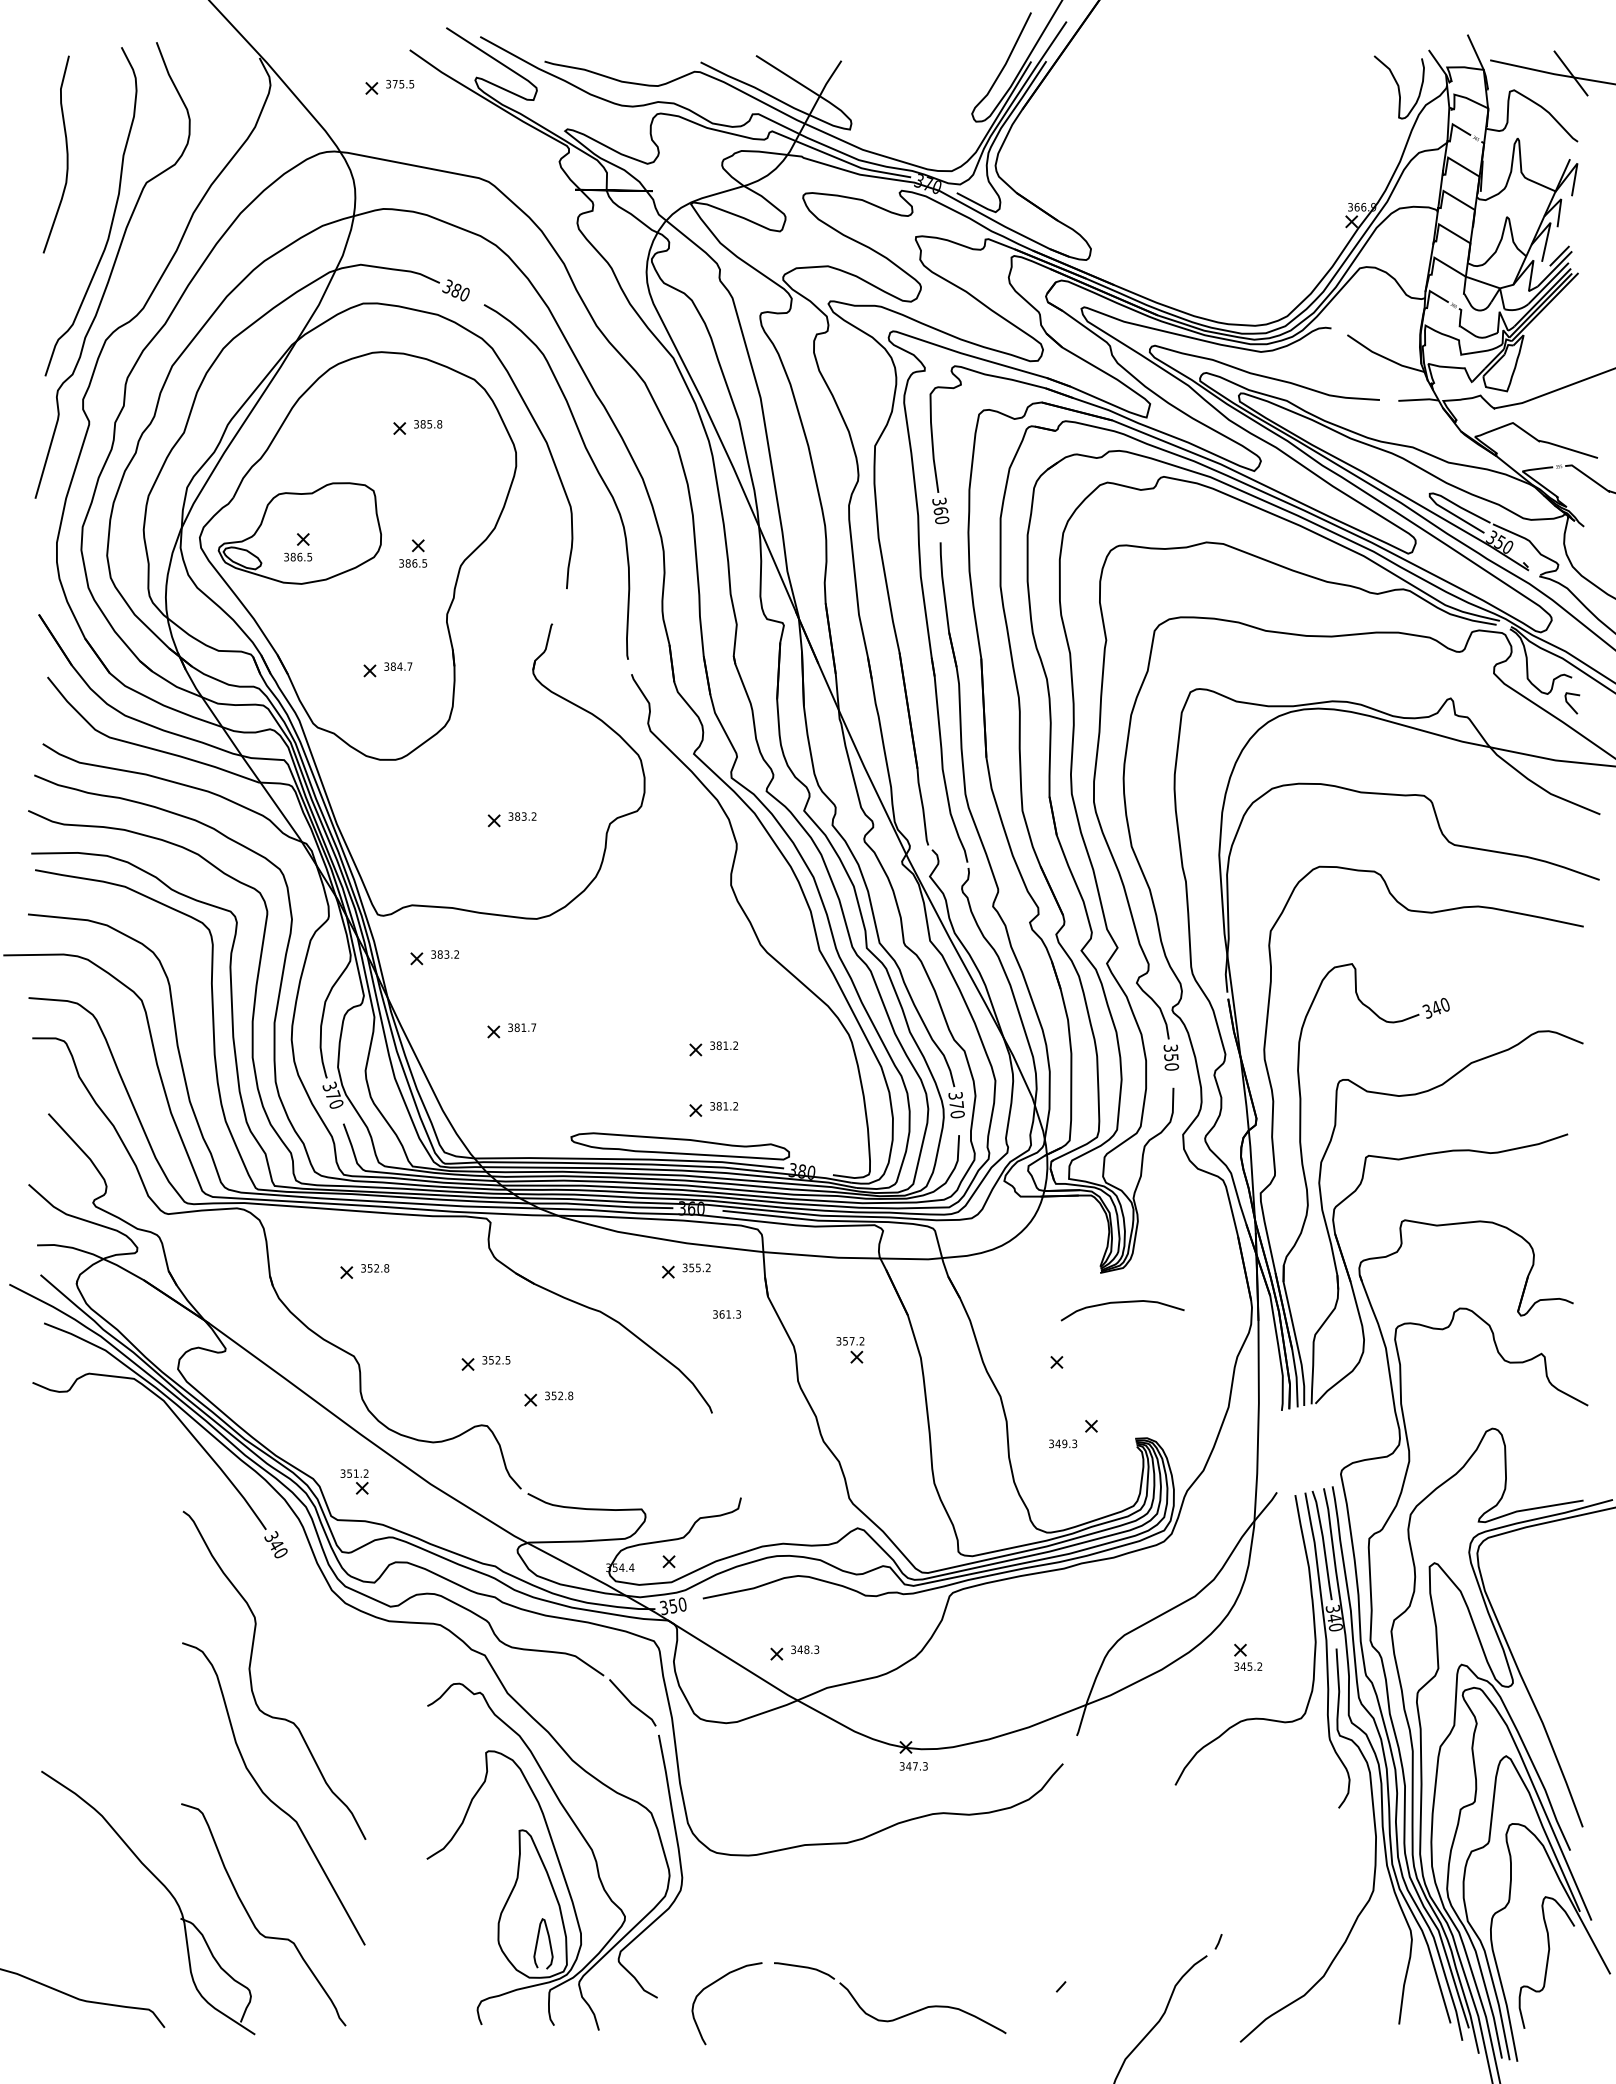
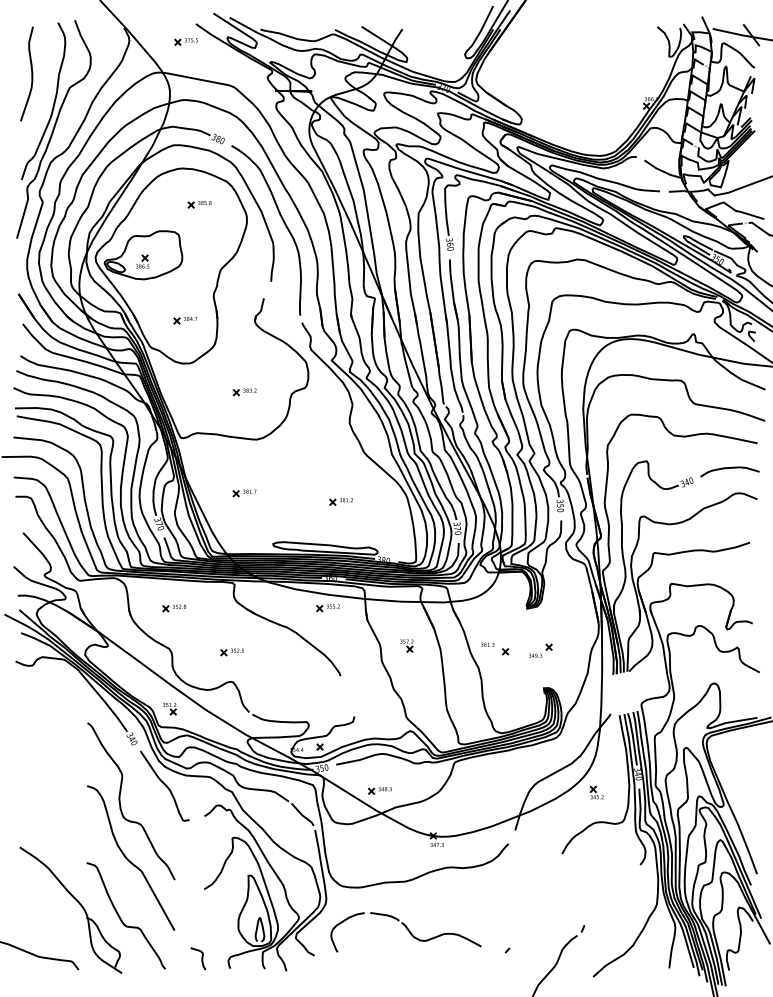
part: (412, 552) -> (197, 264), removed
part: (433, 958) -> (207, 458), removed
part: (711, 1108) -> (340, 530), removed
curve: (1121, 1303) -> (729, 468), moved
text: (726, 1313) -> (487, 644), moved
part: (548, 1399) -> (262, 669), removed
part: (1073, 1432) -> (540, 650), moved
curve: (343, 1642) -> (164, 785), added
curve: (421, 2003) -> (201, 958), added
part: (847, 2003) -> (405, 932), moved

